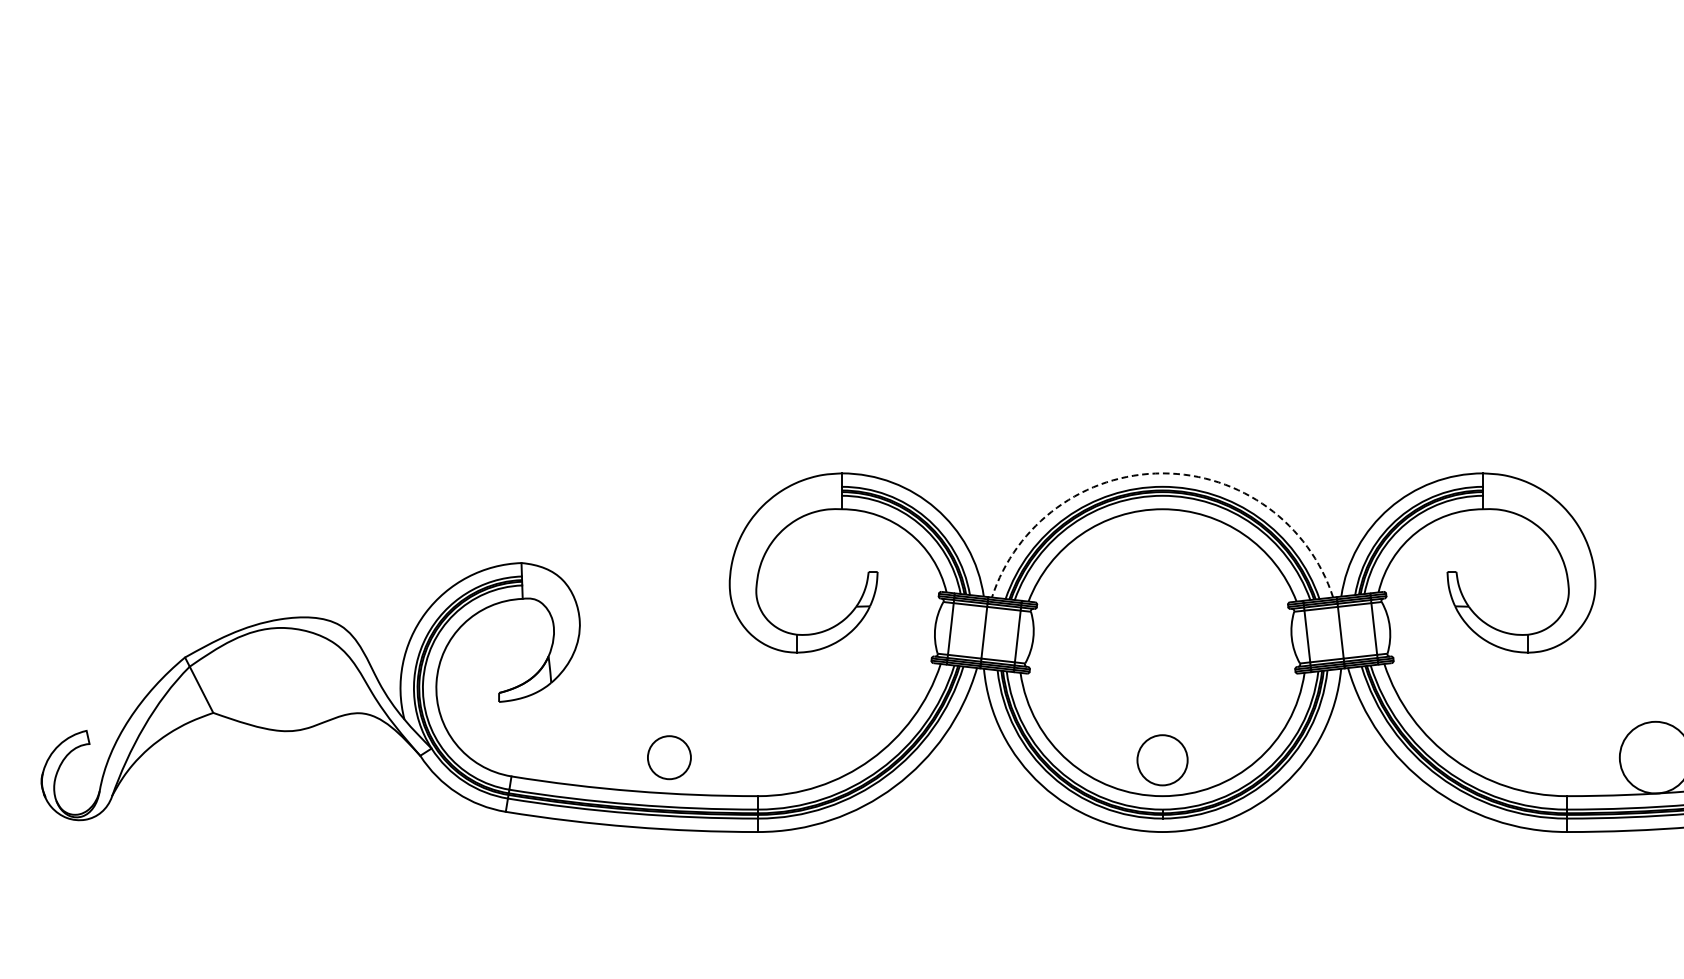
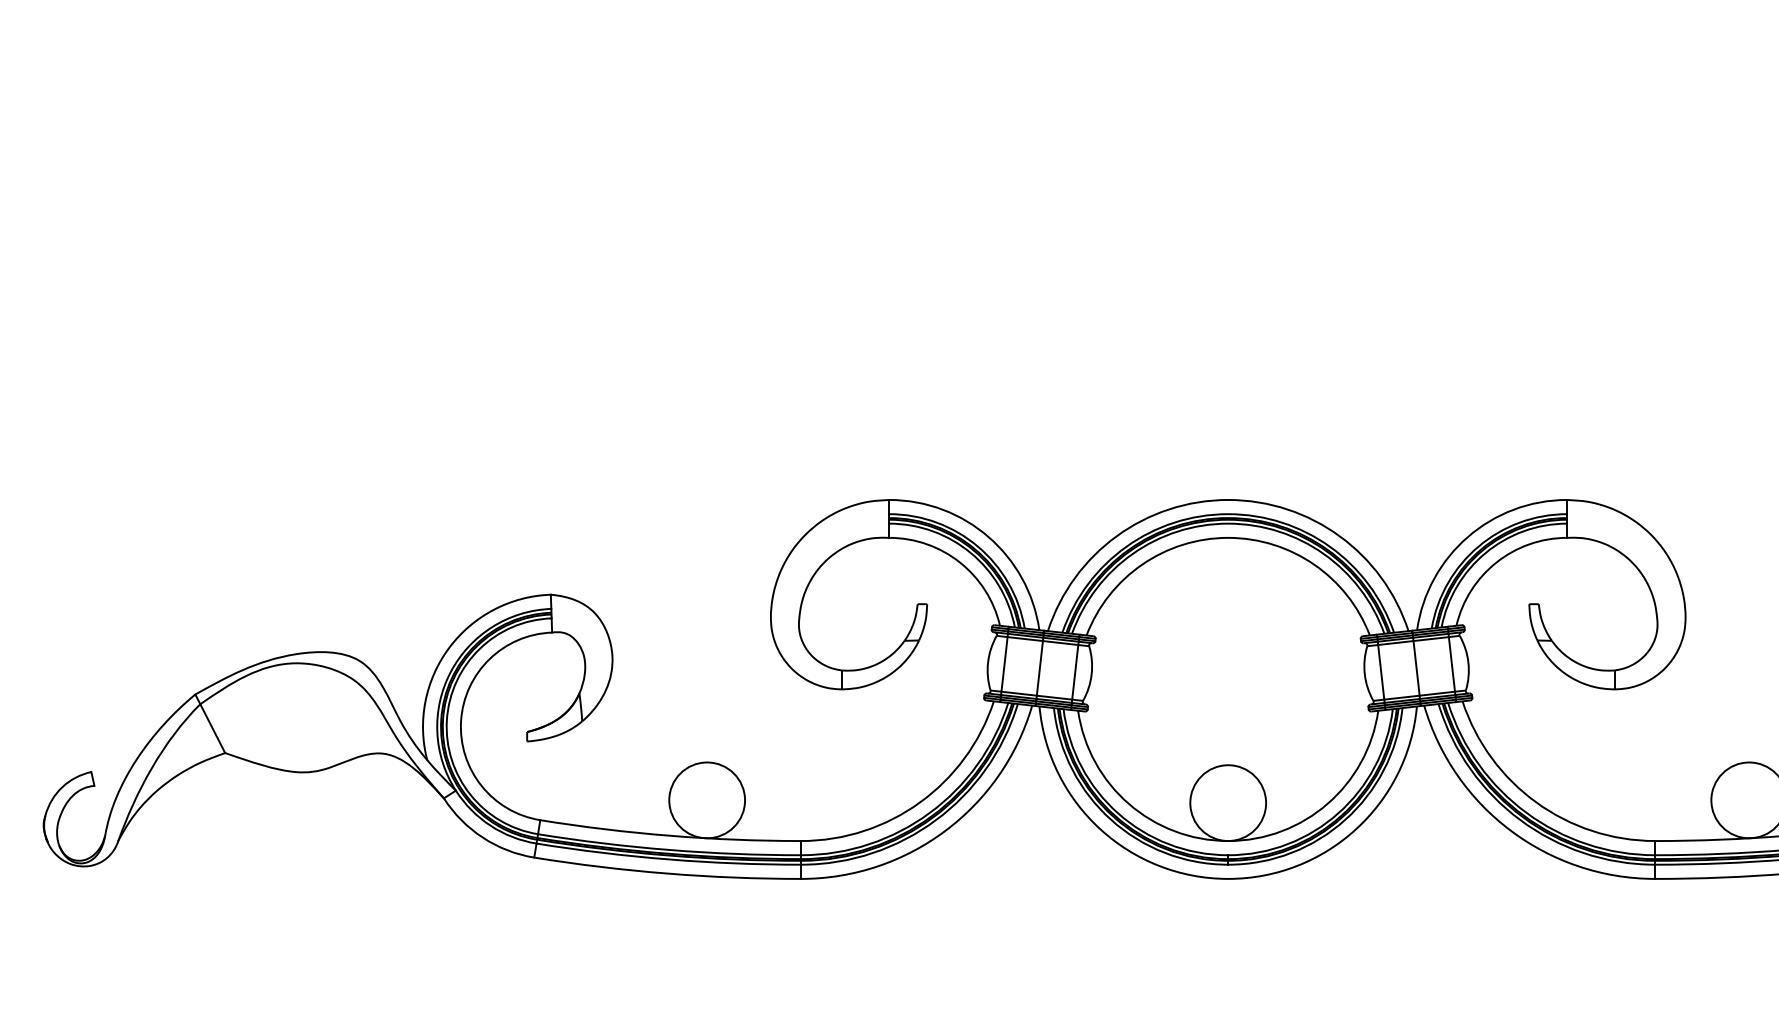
arc: (1162, 472) -> (1228, 499), dashed -> solid
circle: (669, 757) -> (707, 800), size x1.67
circle: (1162, 760) -> (1228, 803), size x1.43

